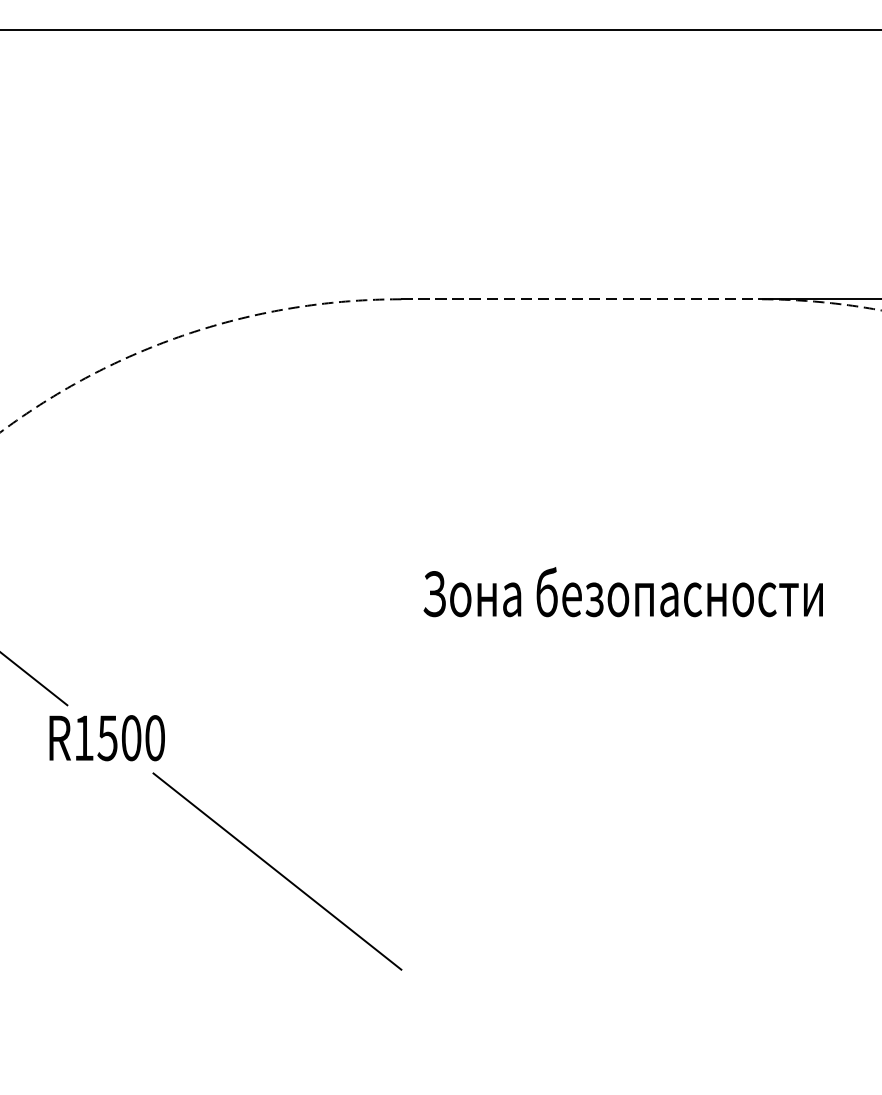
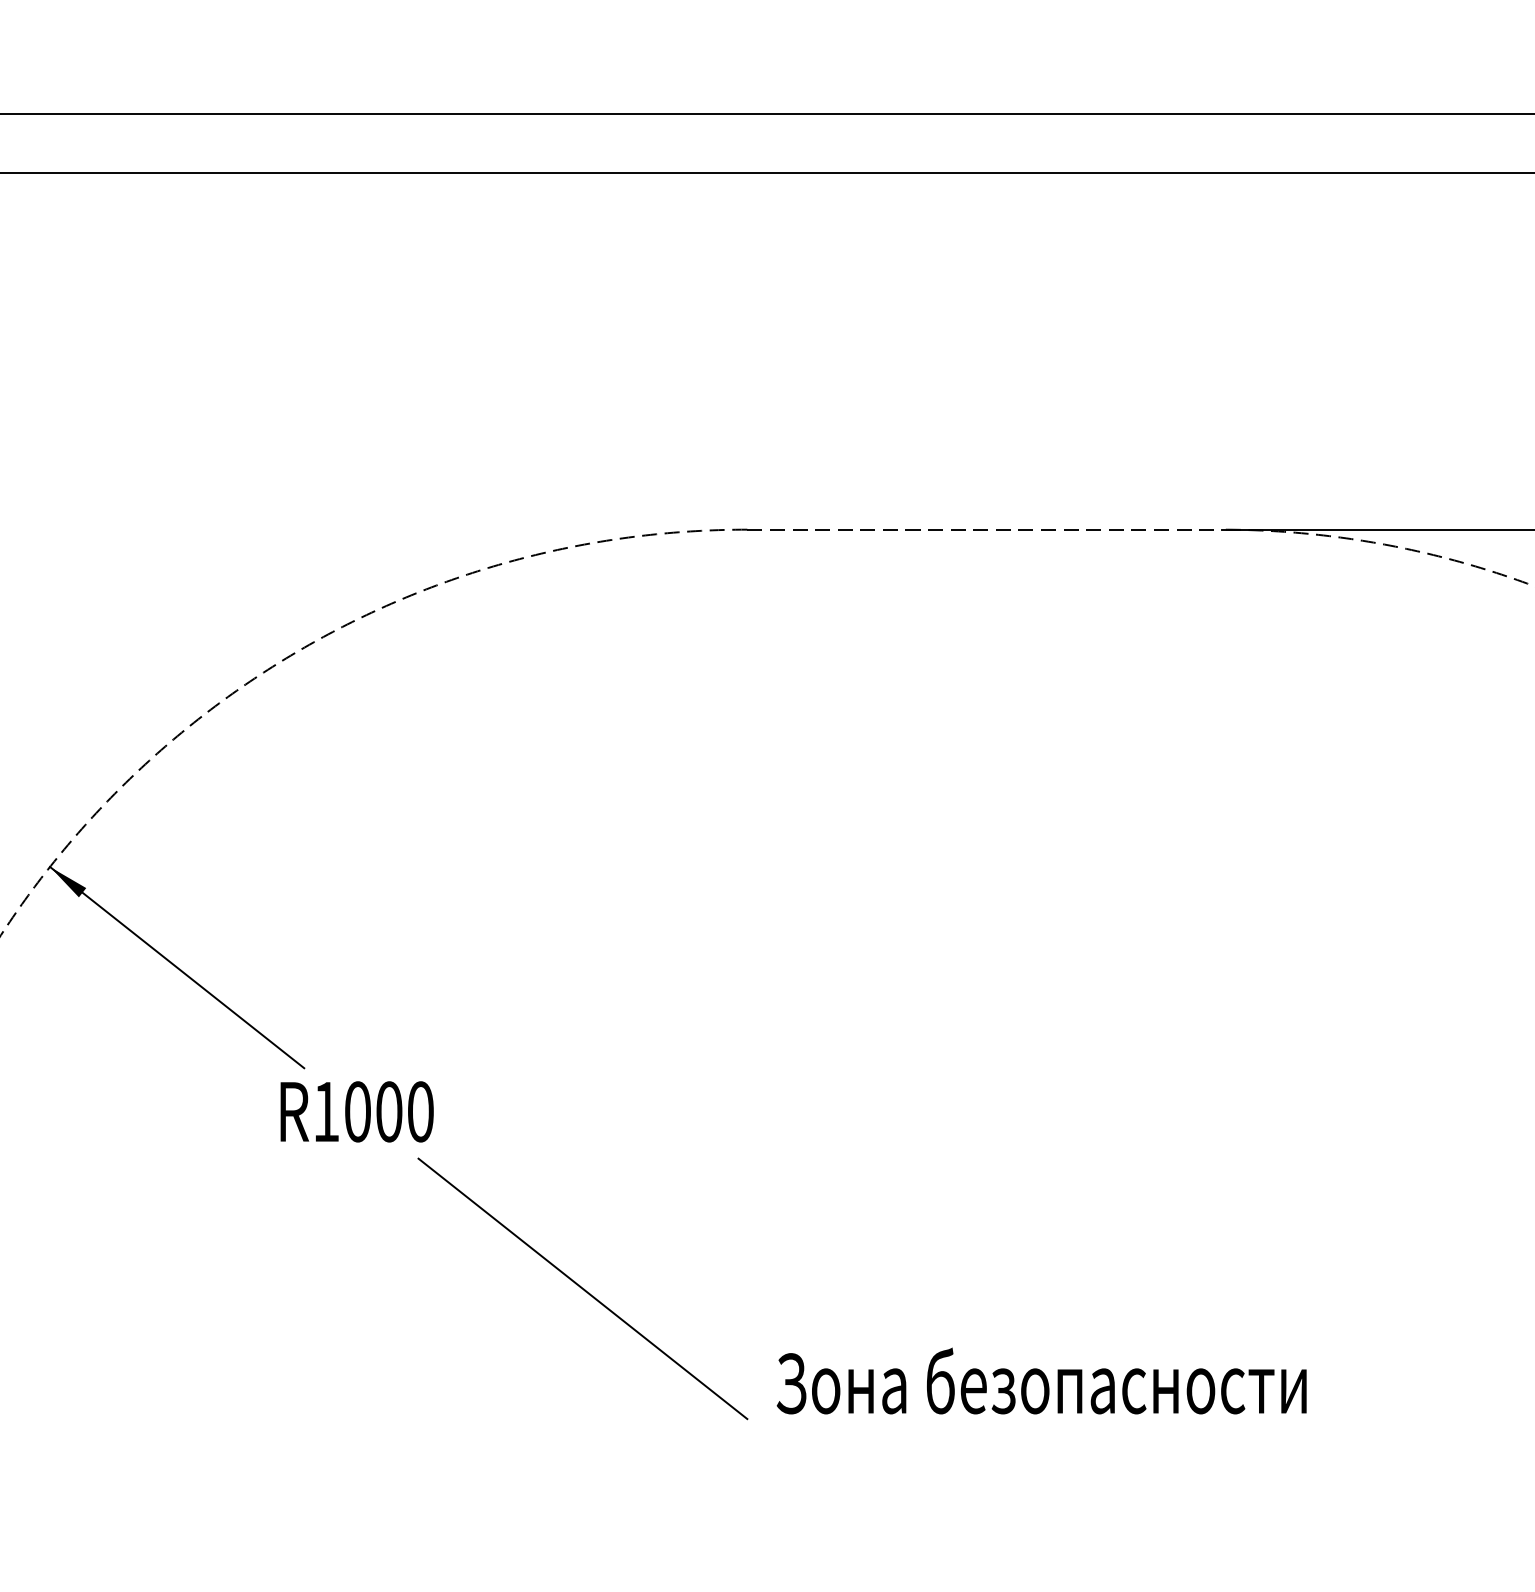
text: (623, 591) -> (1041, 1380), moved
text: (107, 737) -> (357, 1111), R1500 -> R1000

